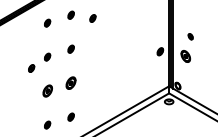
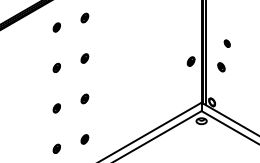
part: (92, 18) -> (110, 21), removed
part: (185, 56) -> (221, 67), size x0.62
part: (31, 68) -> (37, 81), removed
part: (70, 82) -> (84, 98), size x0.62
part: (47, 91) -> (56, 108), size x0.62

